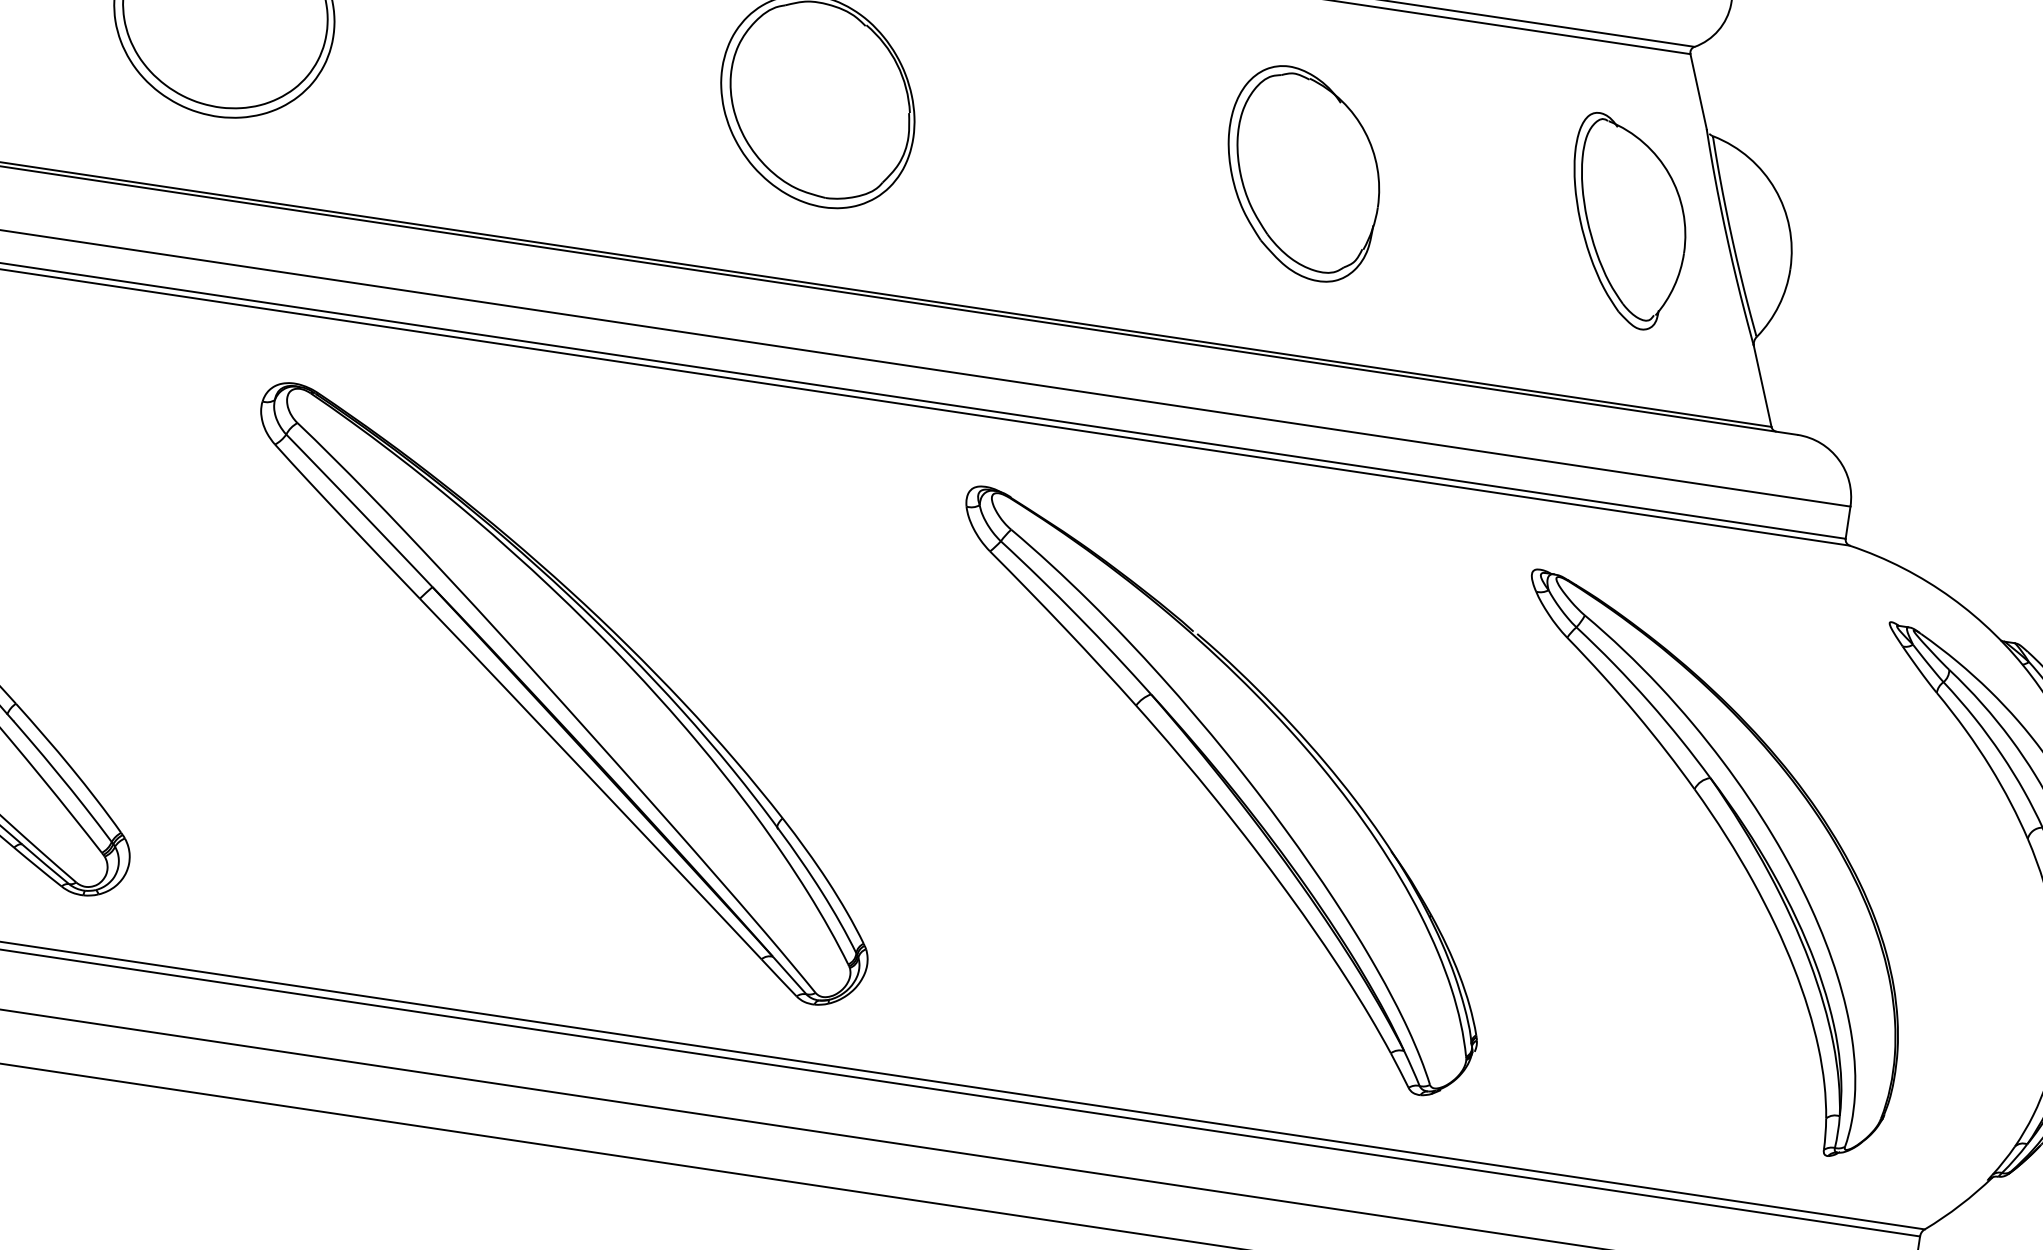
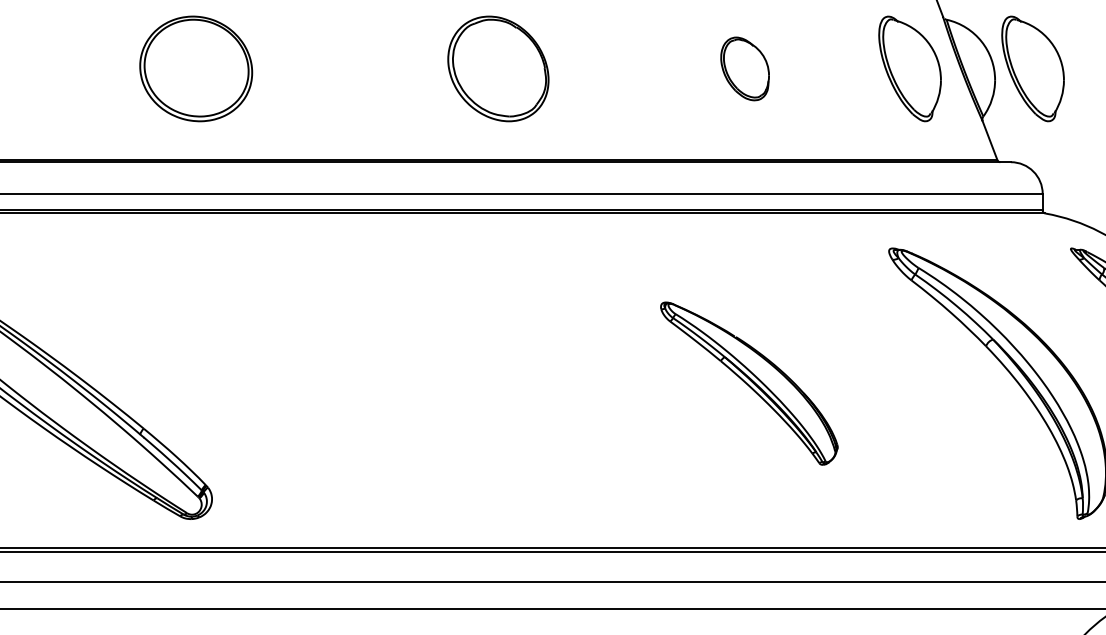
part: (1301, 172) -> (744, 68), size x0.6
part: (1867, 257) -> (1032, 68), added
part: (562, 694) -> (415, 383), removed
part: (1218, 792) -> (749, 383), size x0.6

